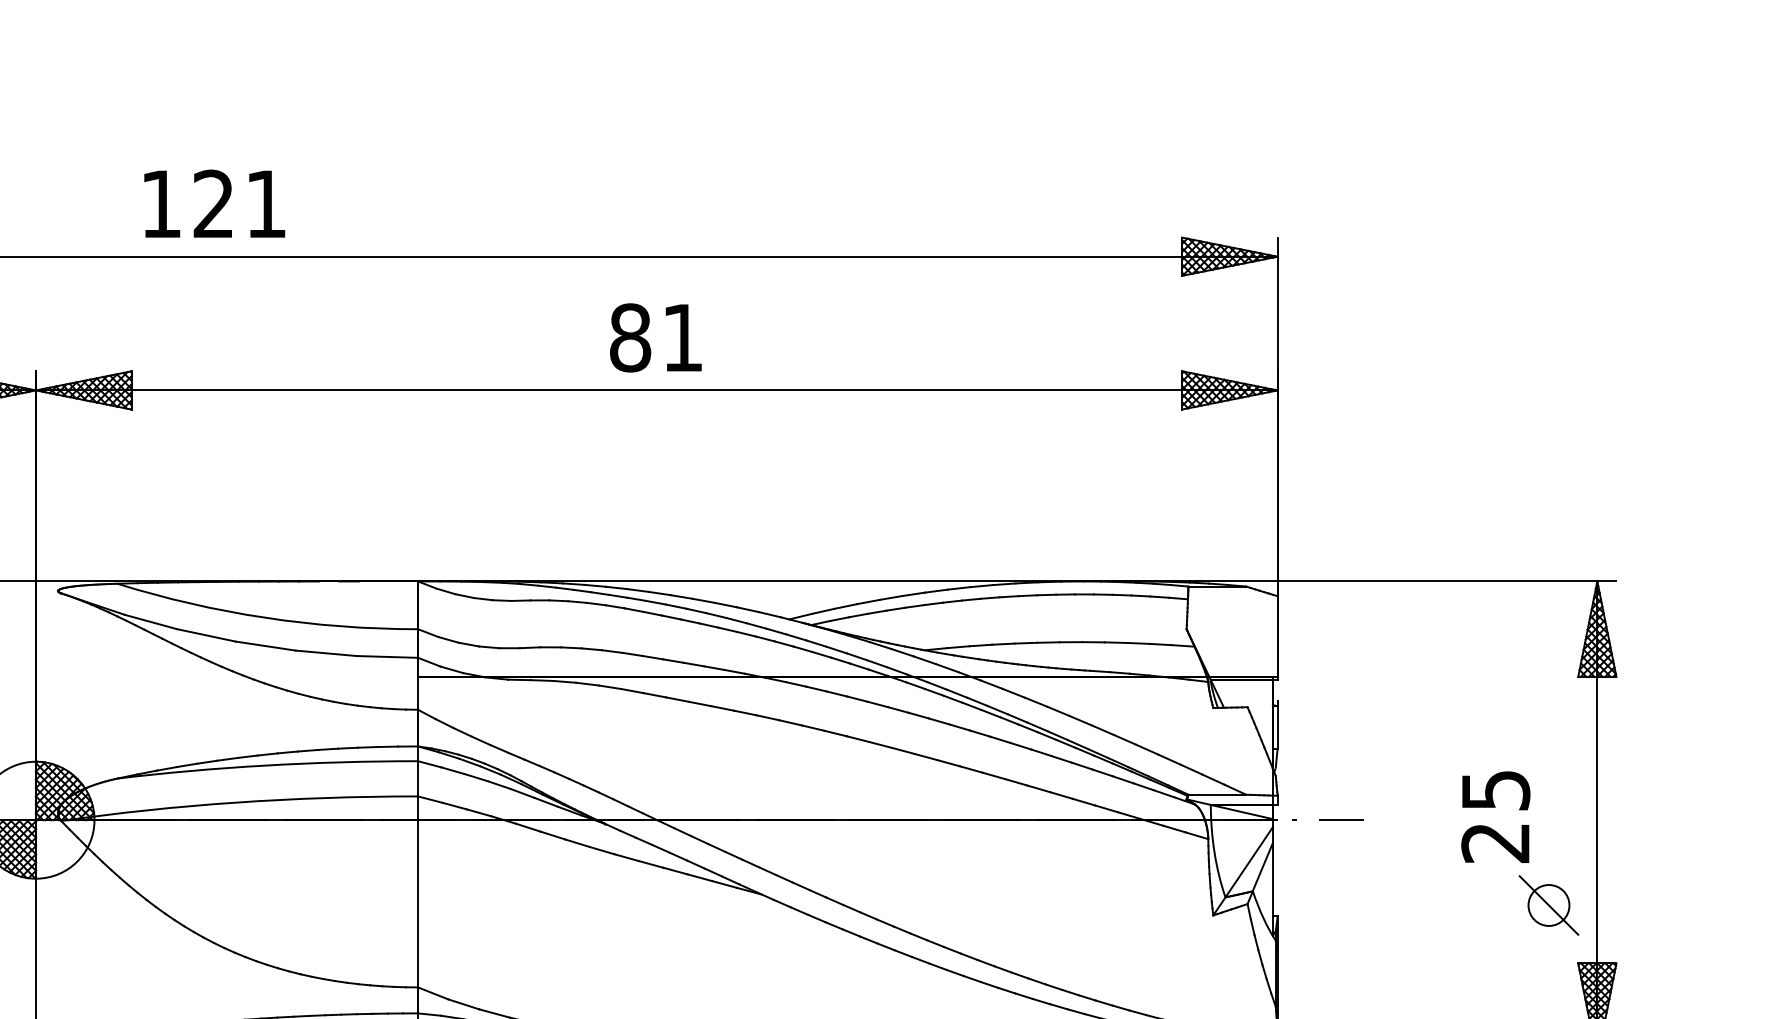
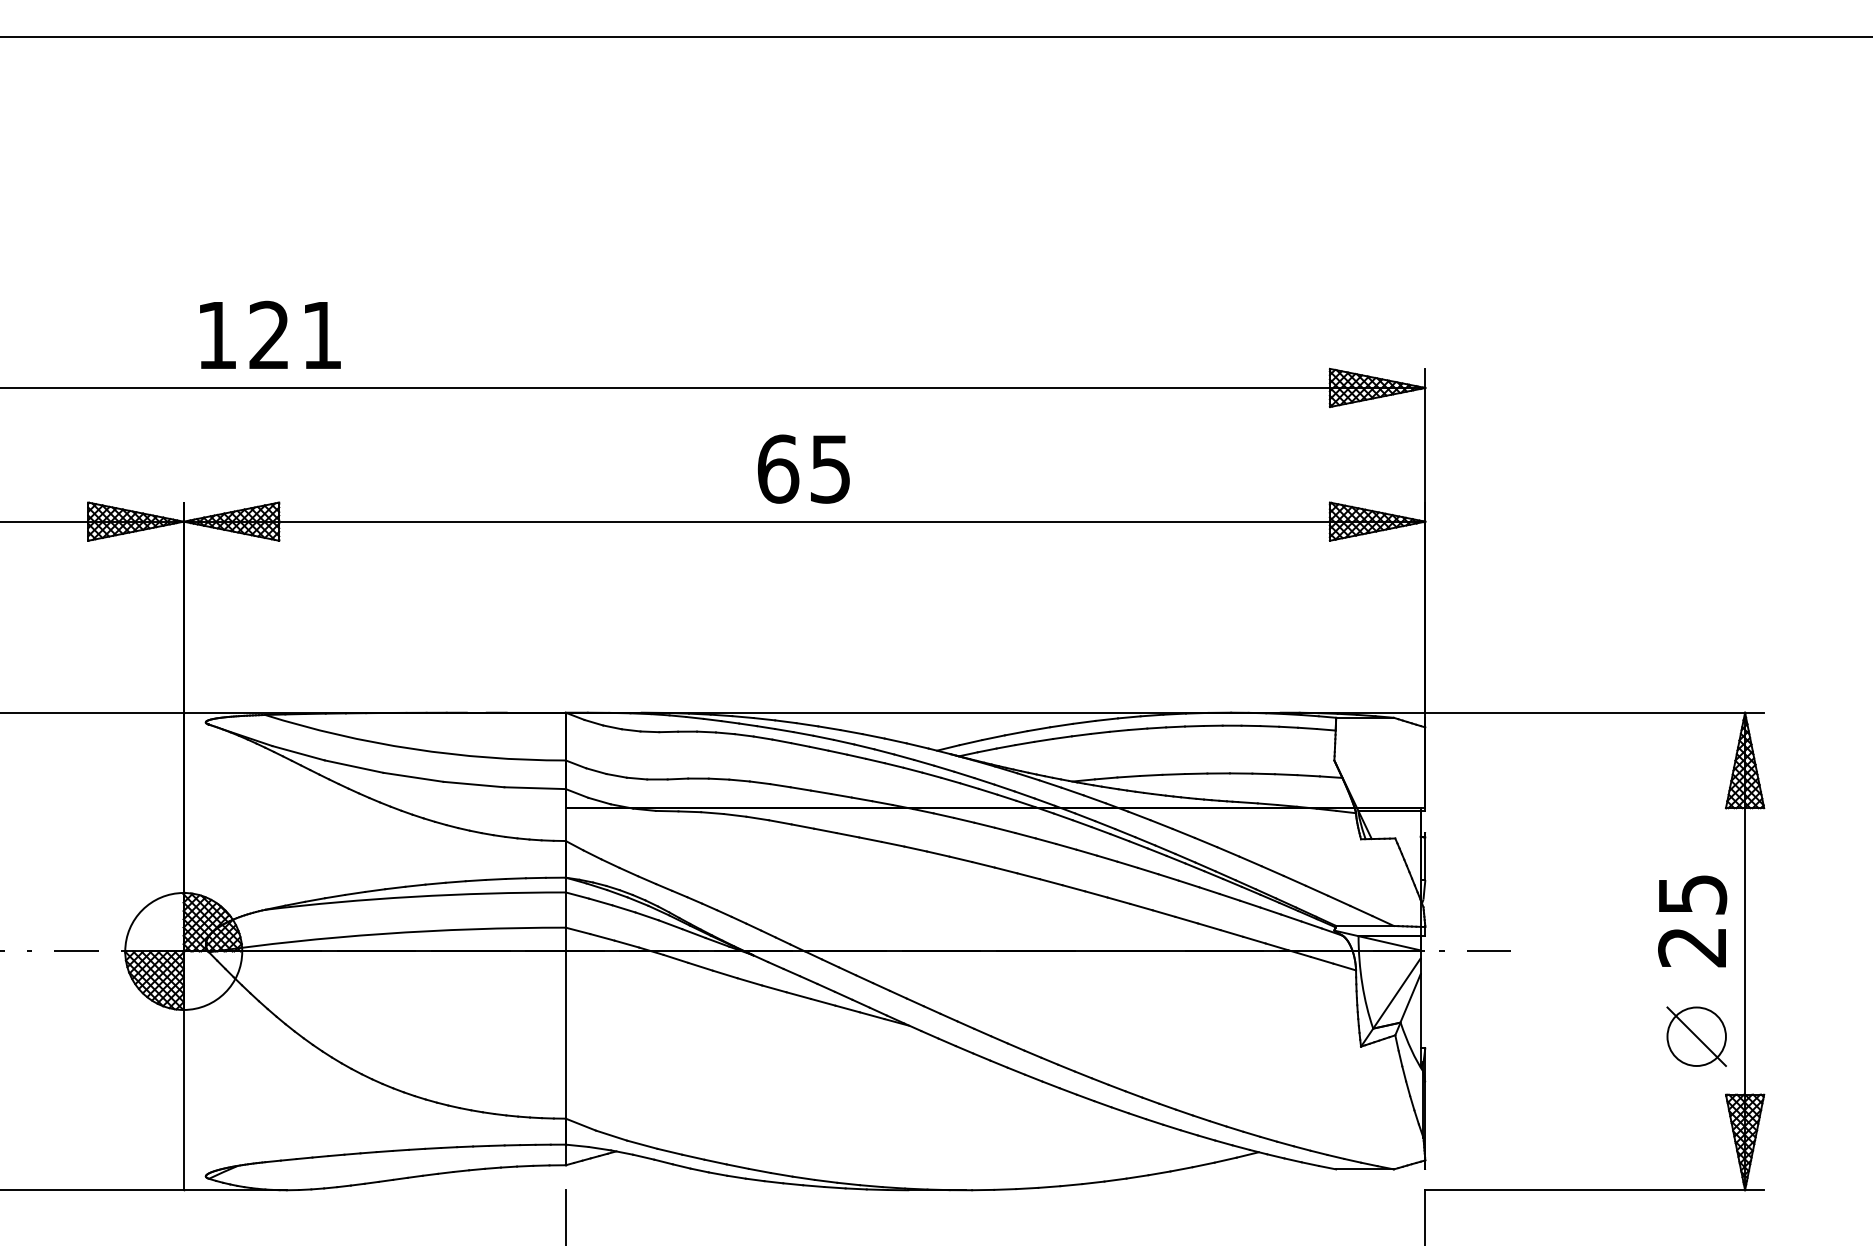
text: (214, 203) -> (270, 334), moved
text: (655, 337) -> (803, 468), 81 -> 65
text: (1495, 817) -> (1692, 921), moved
circle: (1548, 905) -> (1696, 1036), size x1.43

